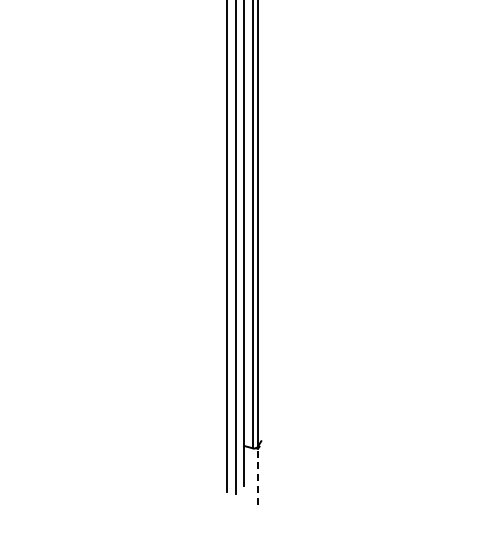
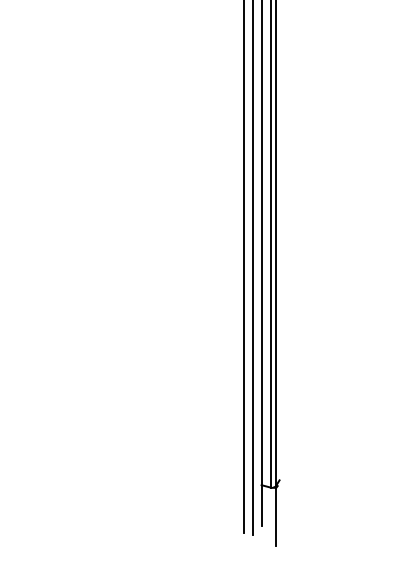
line: (257, 476) -> (275, 516), dashed -> solid

